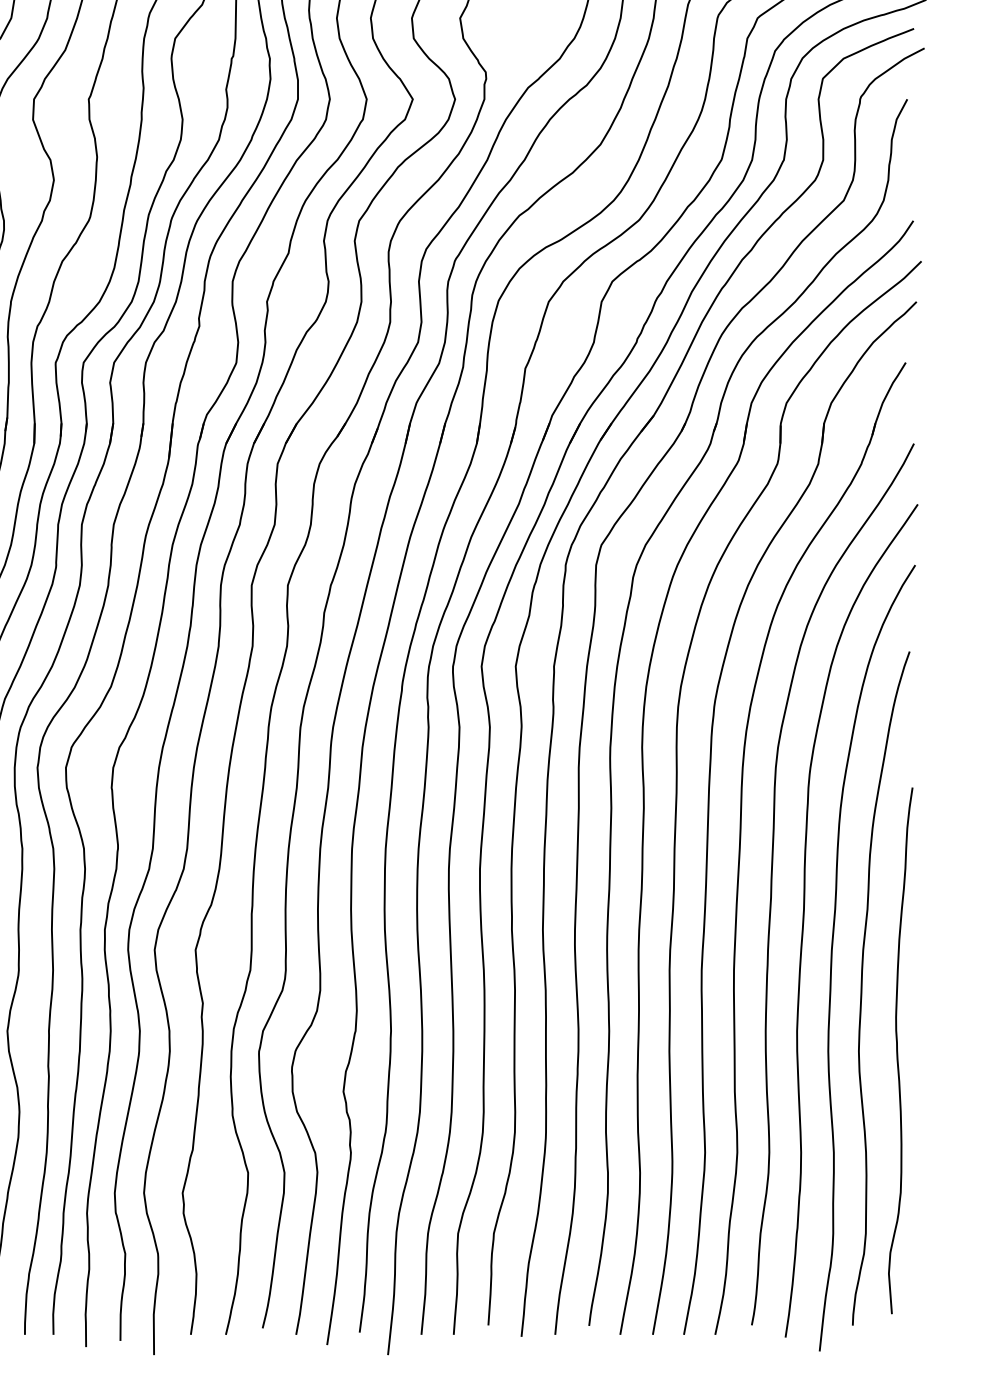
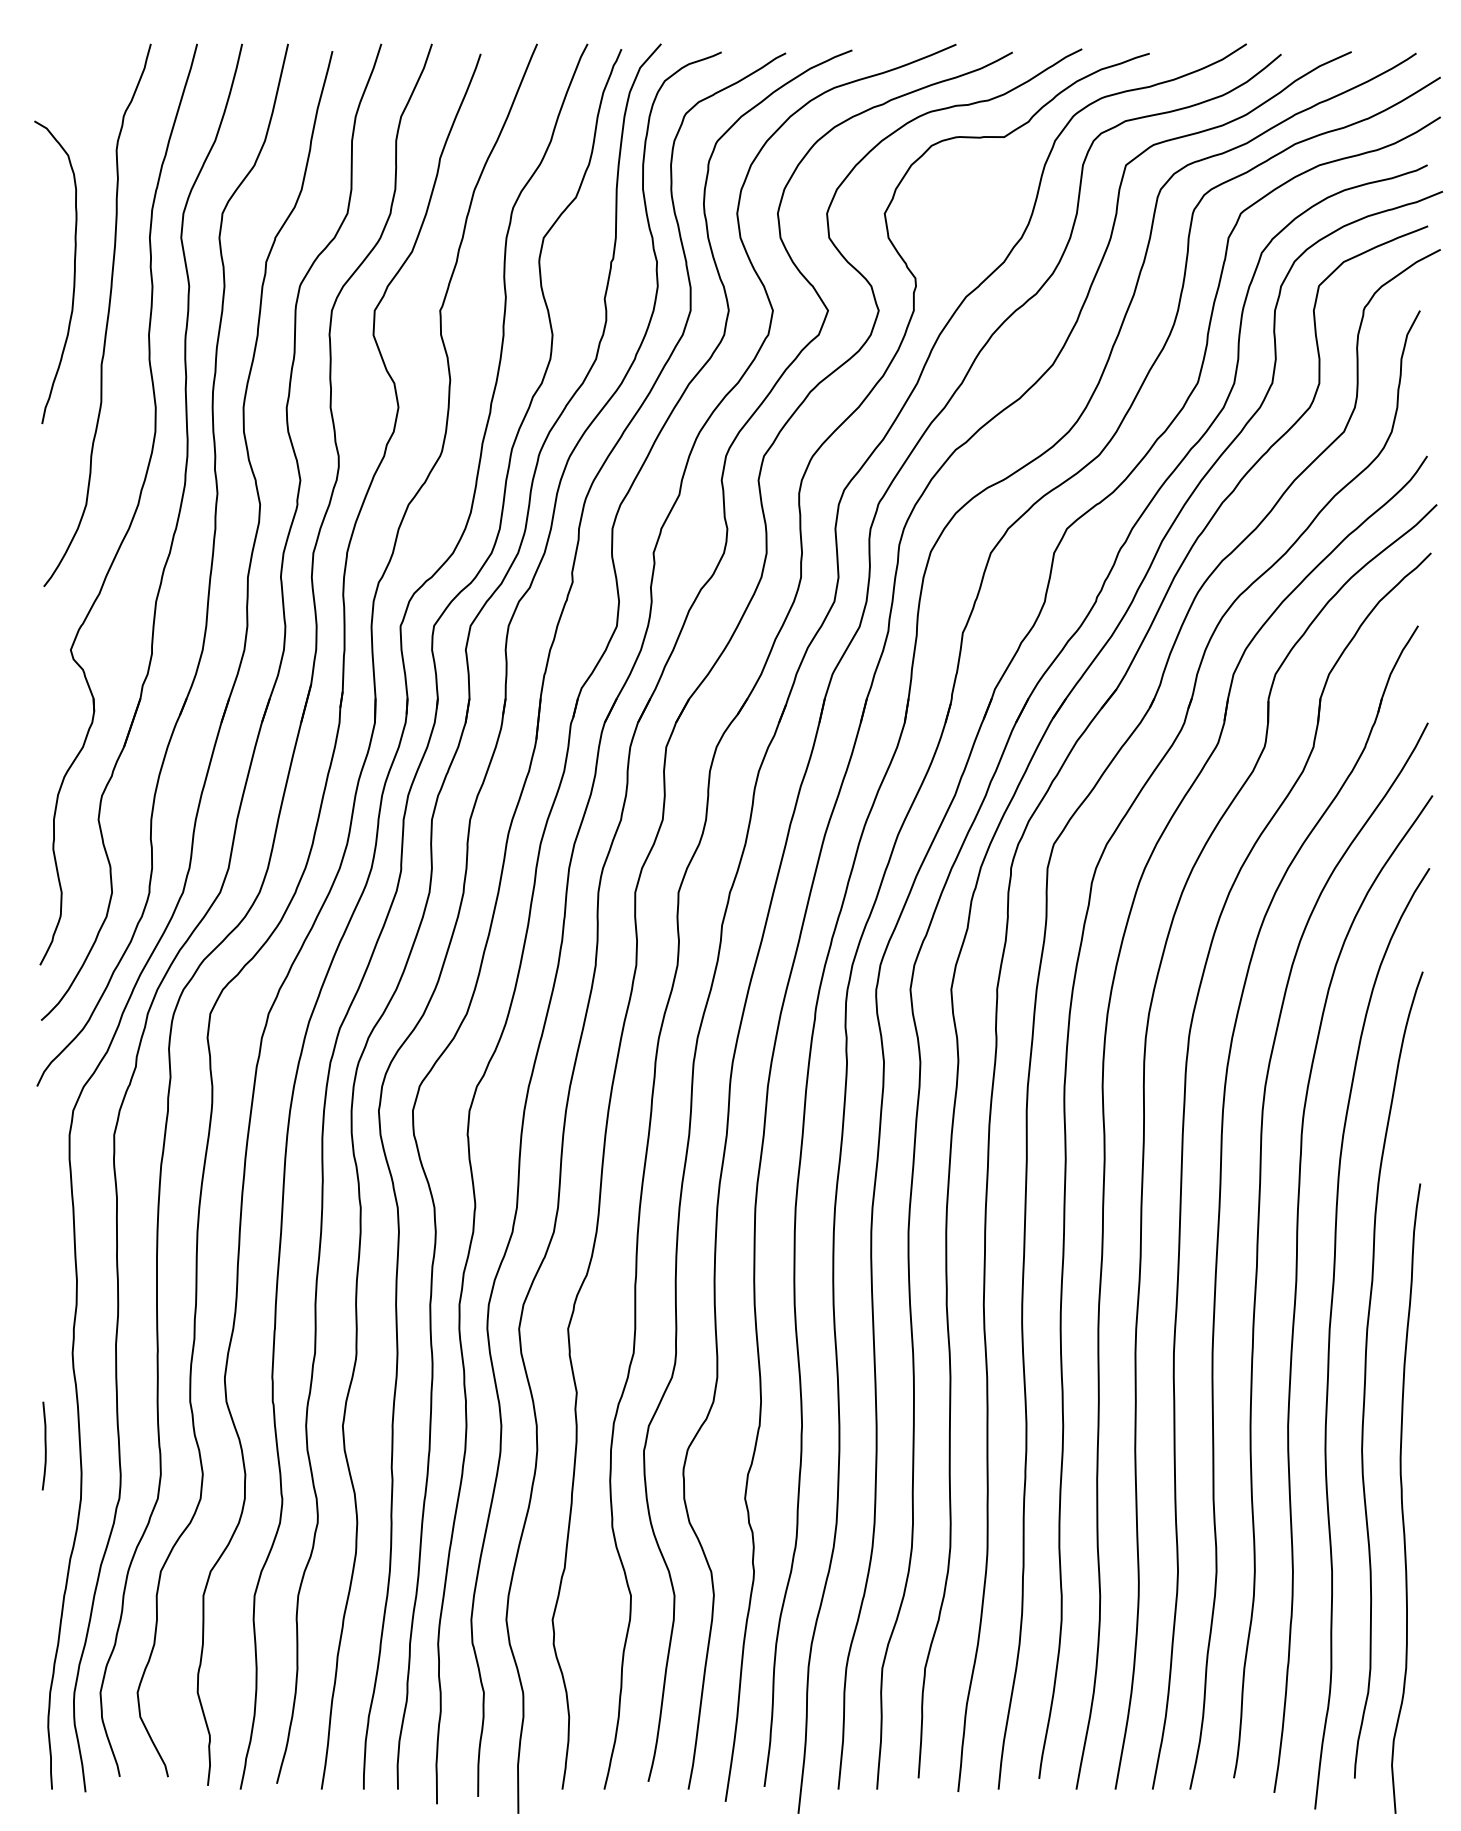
curve: (897, 1050) -> (1402, 1498), moved

